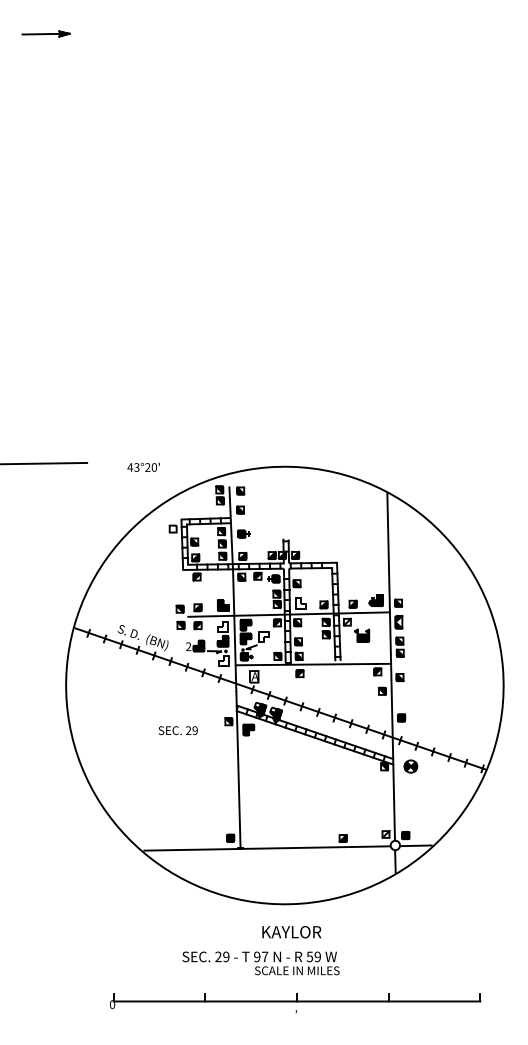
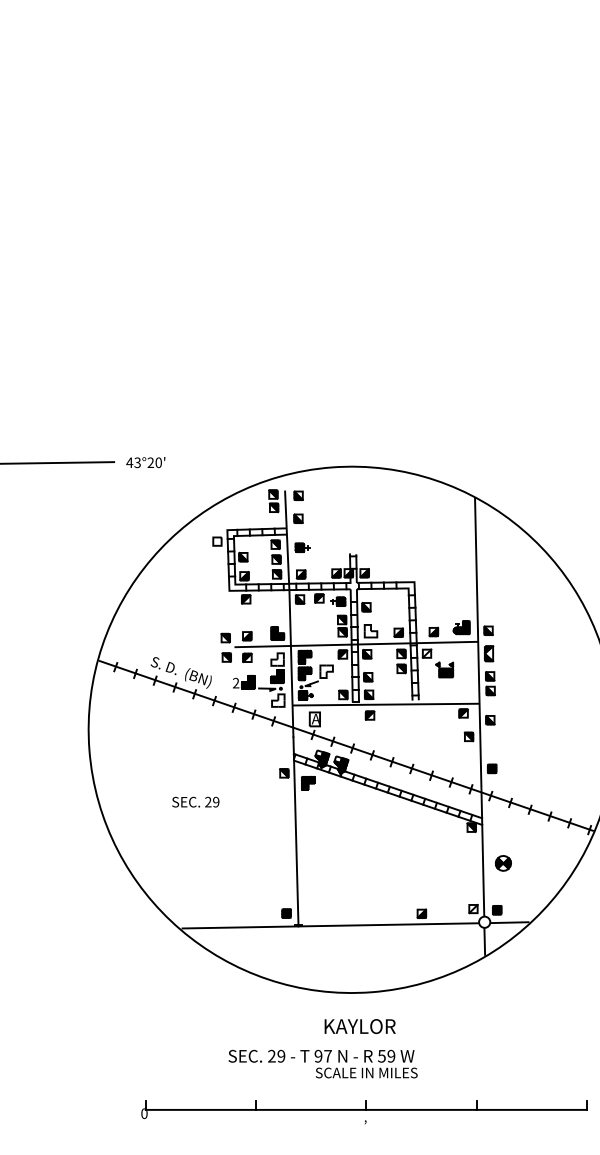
text: (143, 466) -> (145, 461), moved
text: (177, 730) -> (194, 801), moved
part: (410, 766) -> (502, 863), moved

